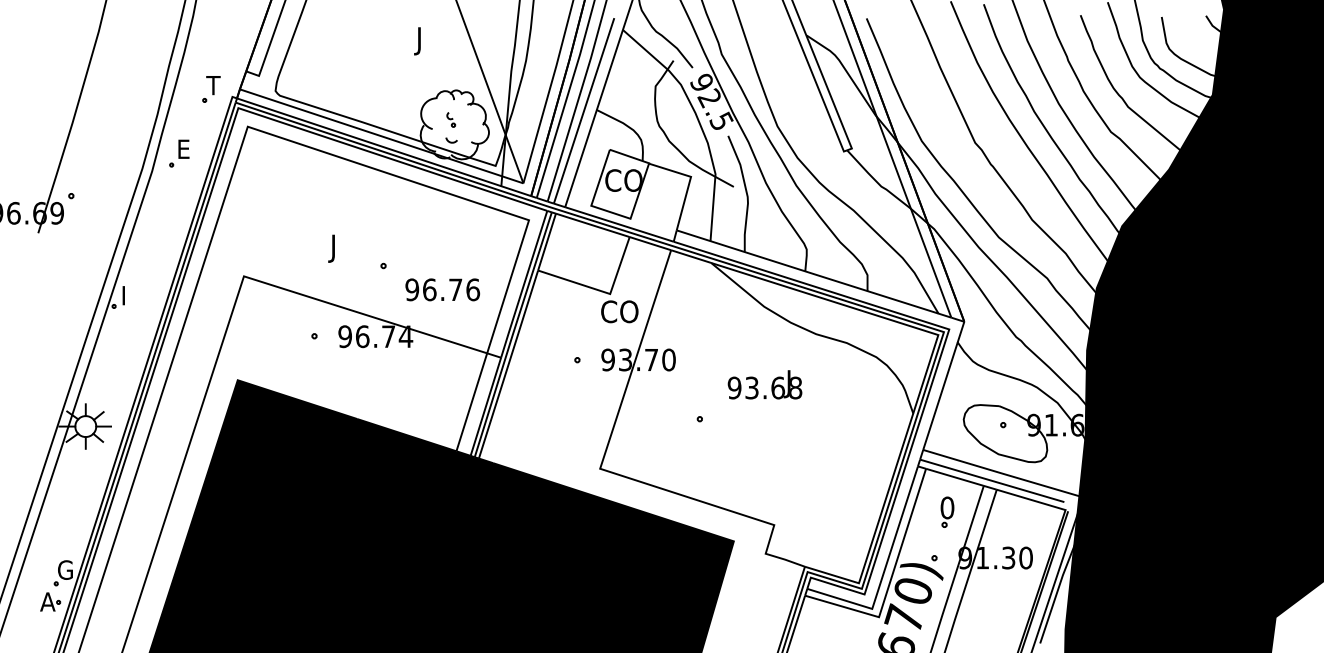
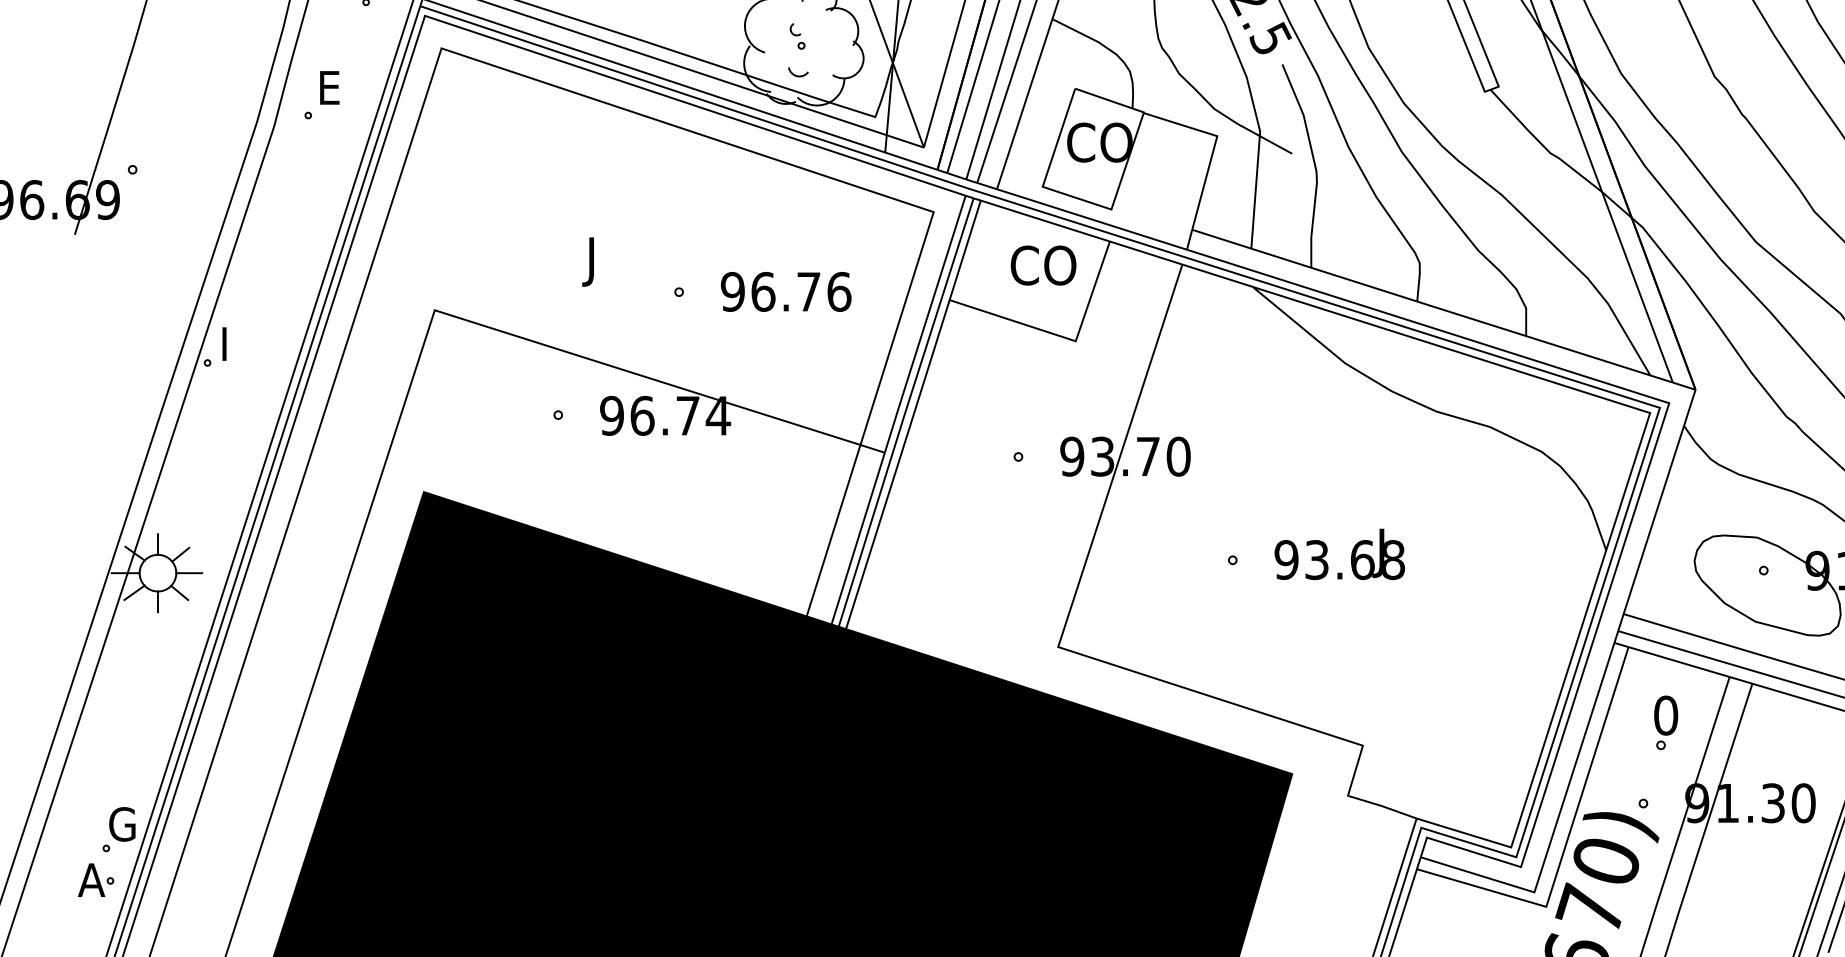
text: (442, 289) -> (785, 291), moved
text: (619, 311) -> (1043, 265), moved
text: (764, 384) -> (1338, 553), moved

